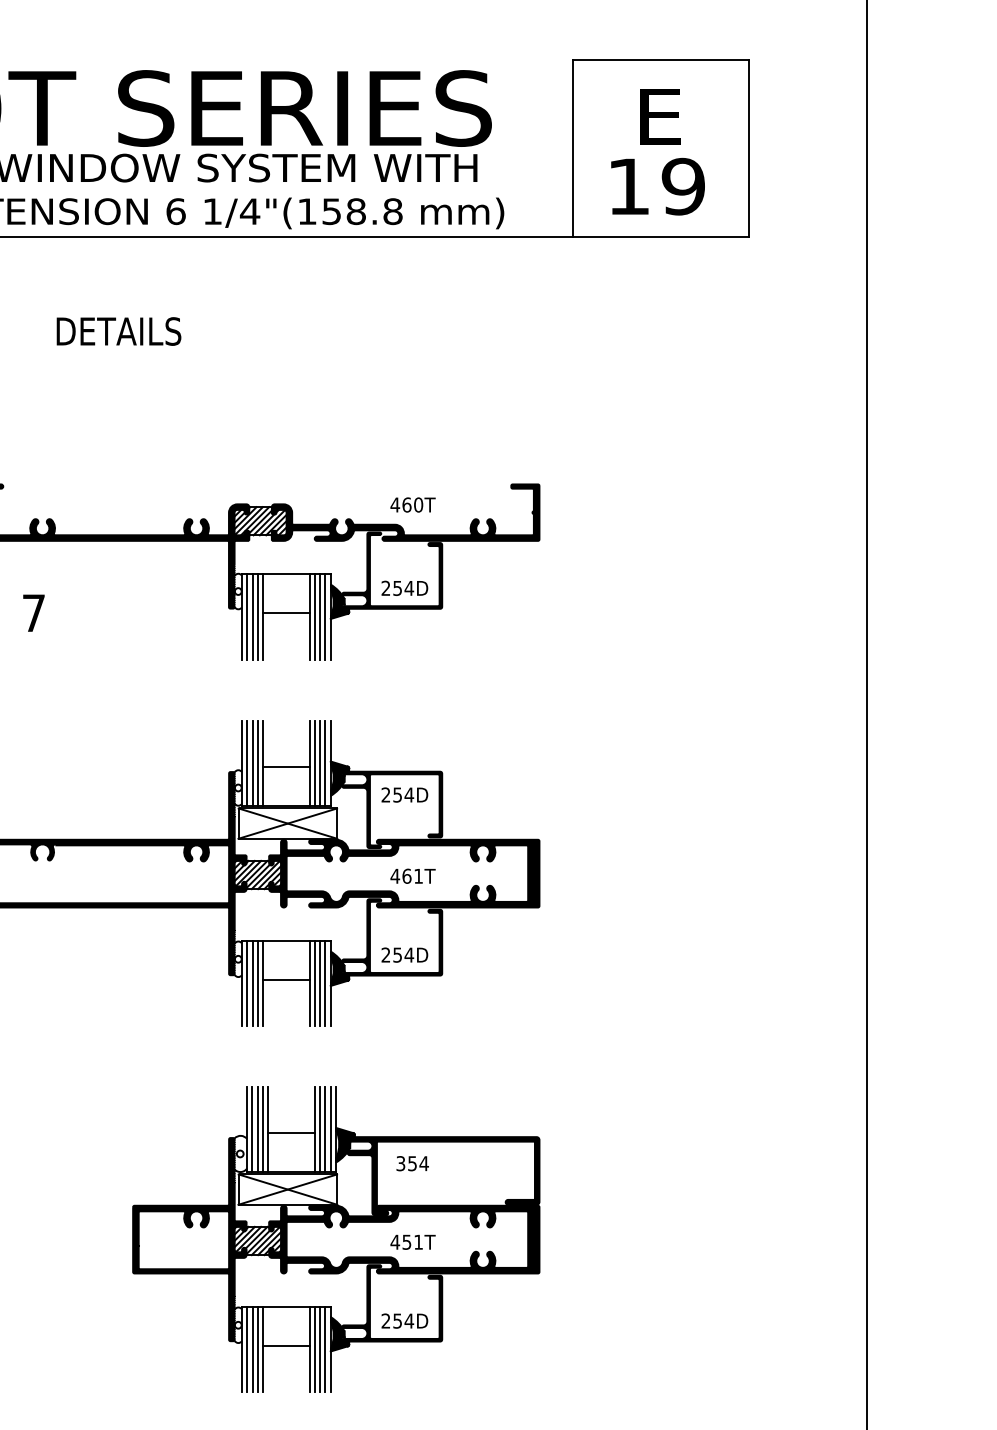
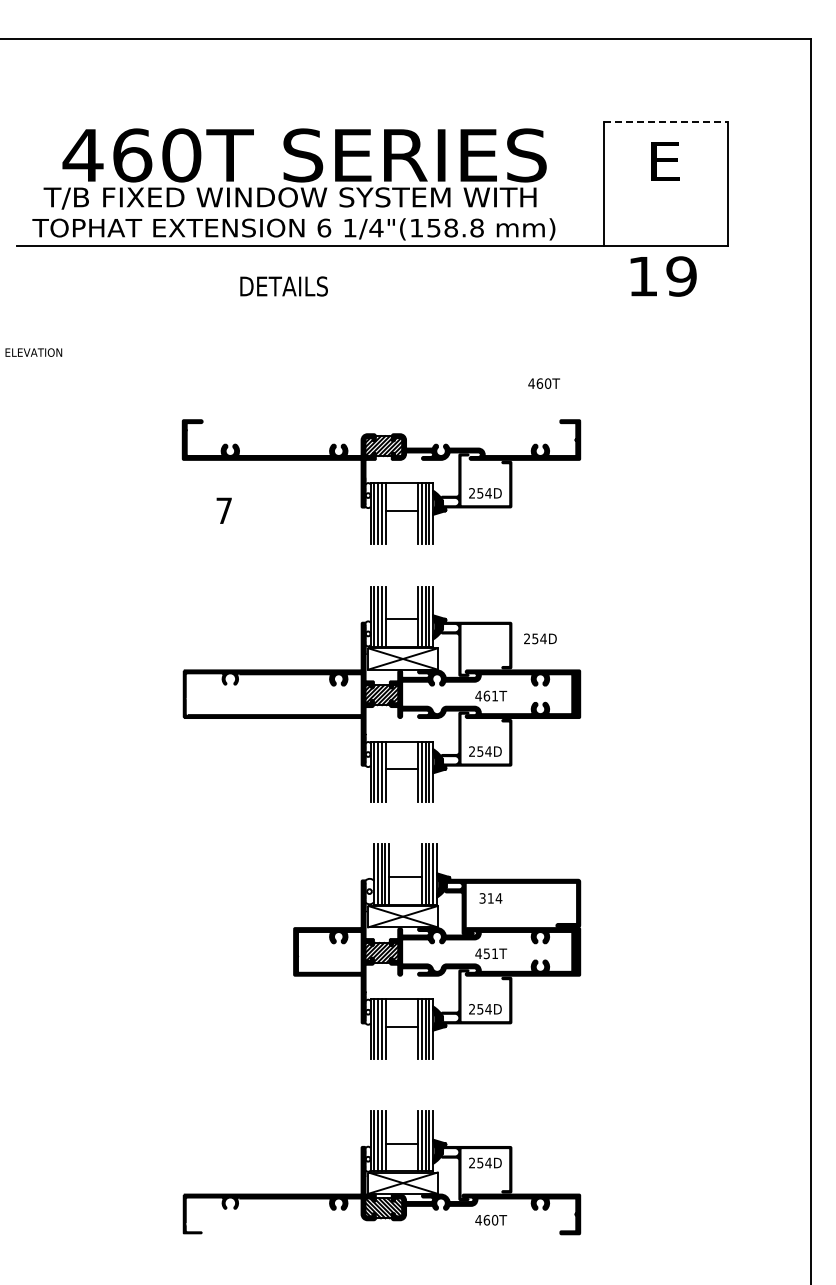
line: (662, 60) -> (666, 121), solid -> dashed
text: (657, 186) -> (663, 276), moved
text: (118, 331) -> (283, 286), moved
text: (412, 504) -> (543, 383), moved
text: (404, 794) -> (540, 638), moved
text: (412, 1163) -> (490, 898), 354 -> 314

